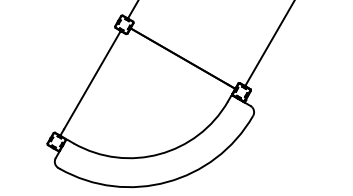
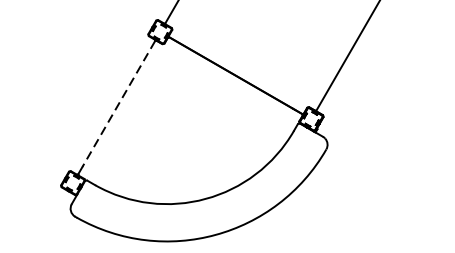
line: (91, 80) -> (117, 103), solid -> dashed

